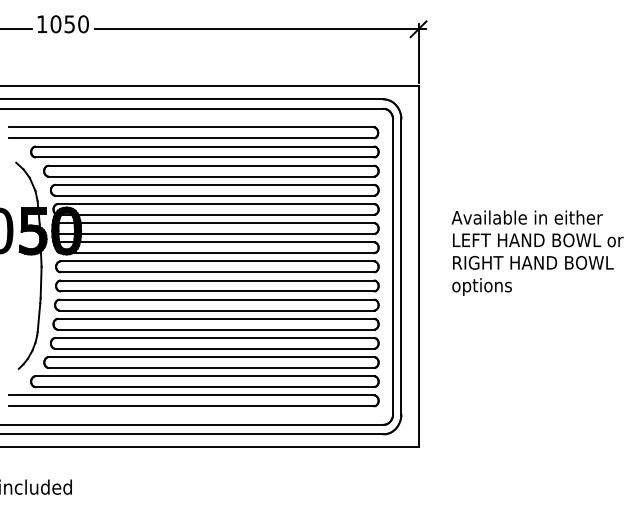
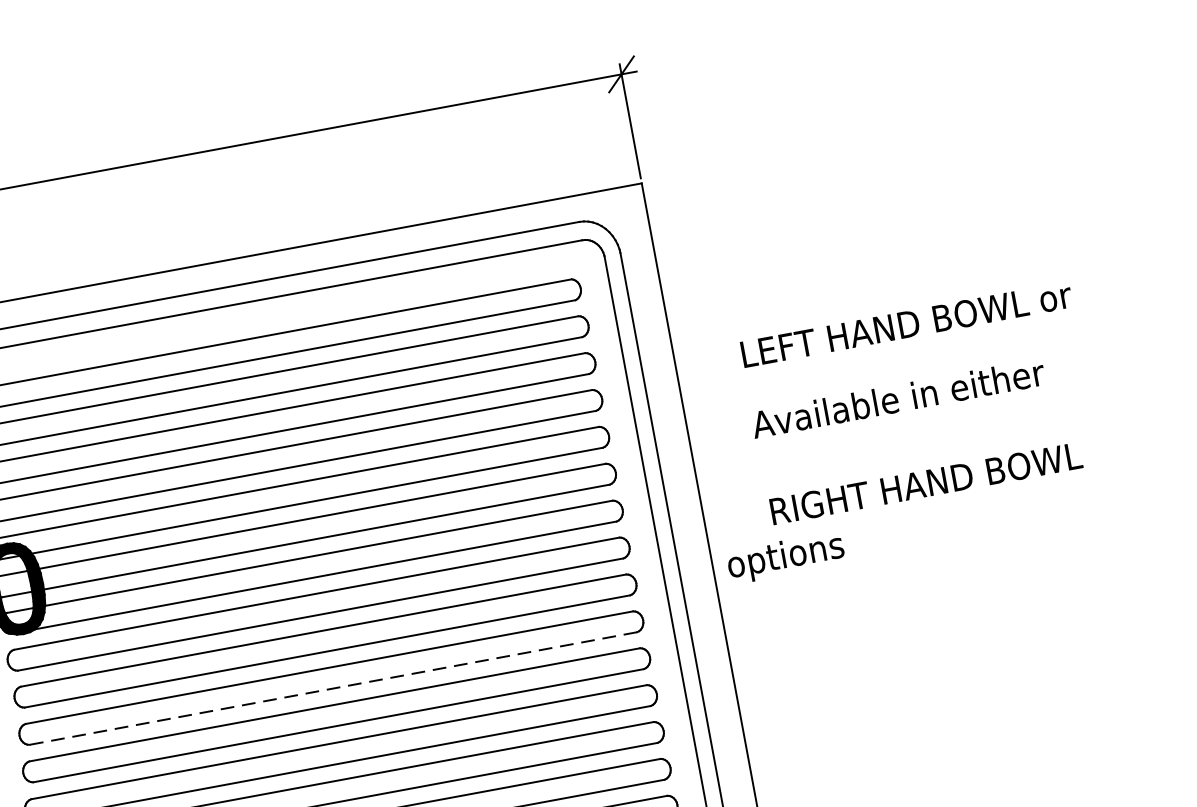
text: (538, 240) -> (907, 324), moved
text: (481, 286) -> (784, 556), moved
line: (216, 310) -> (332, 688), solid -> dashed

